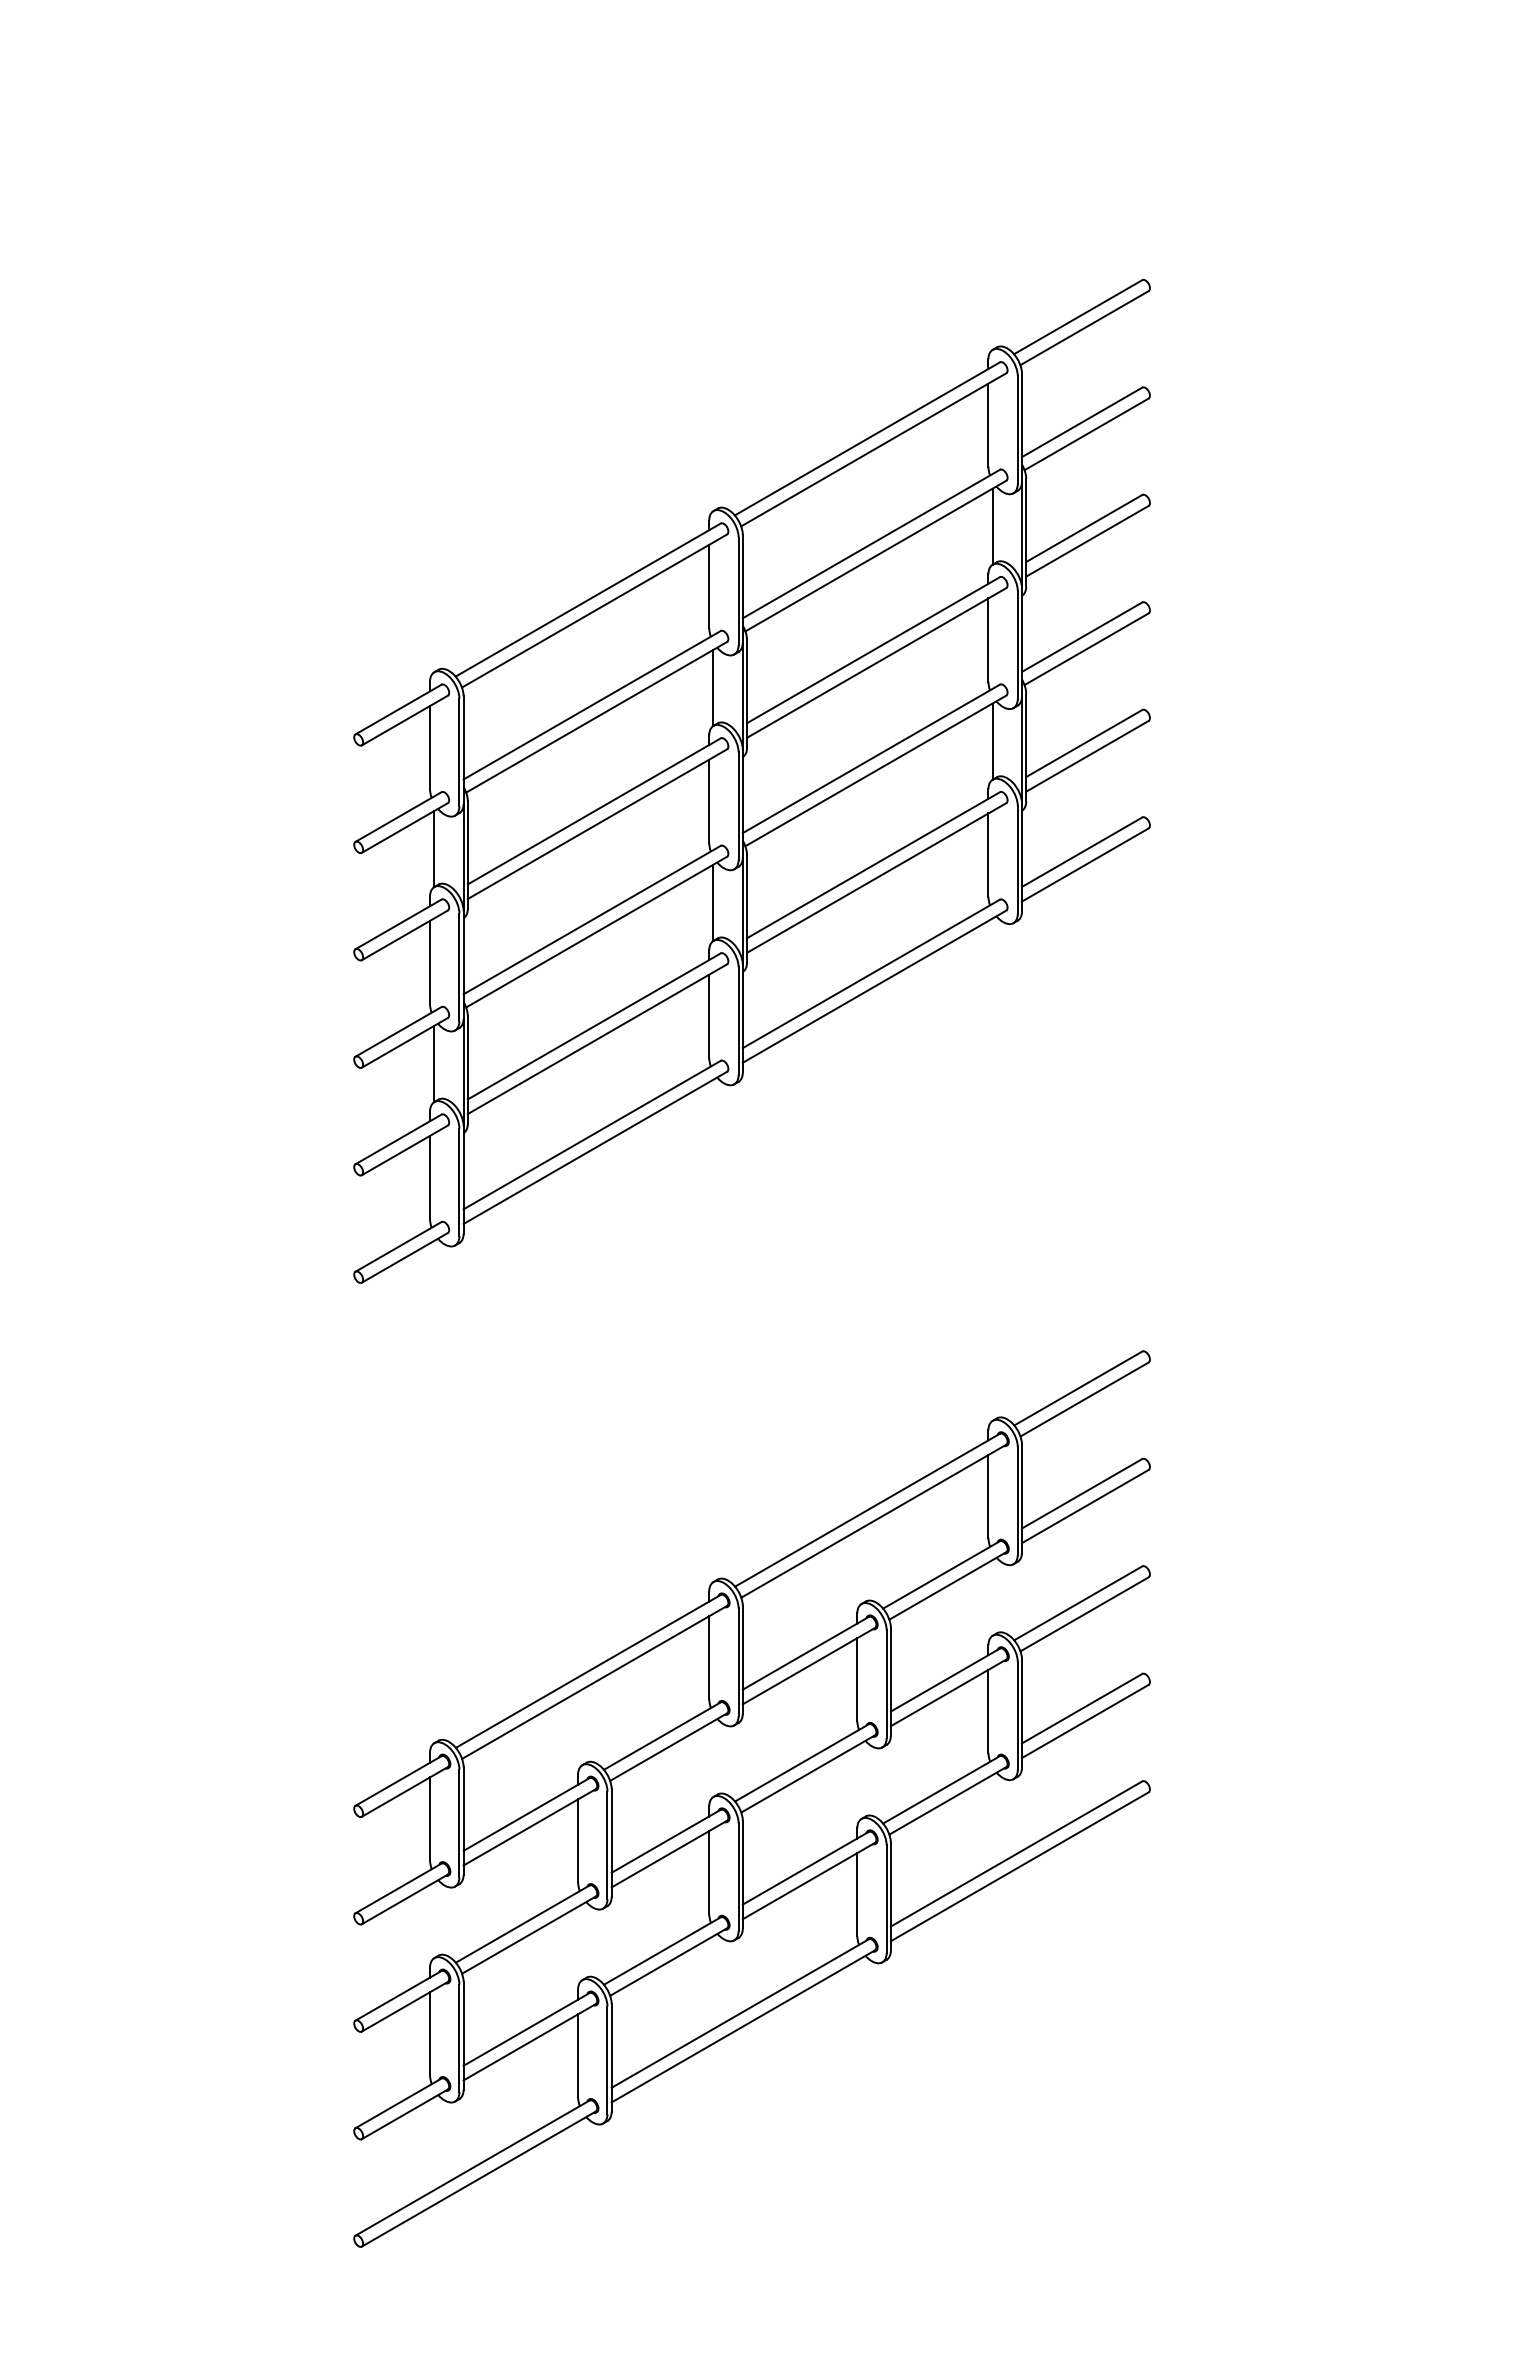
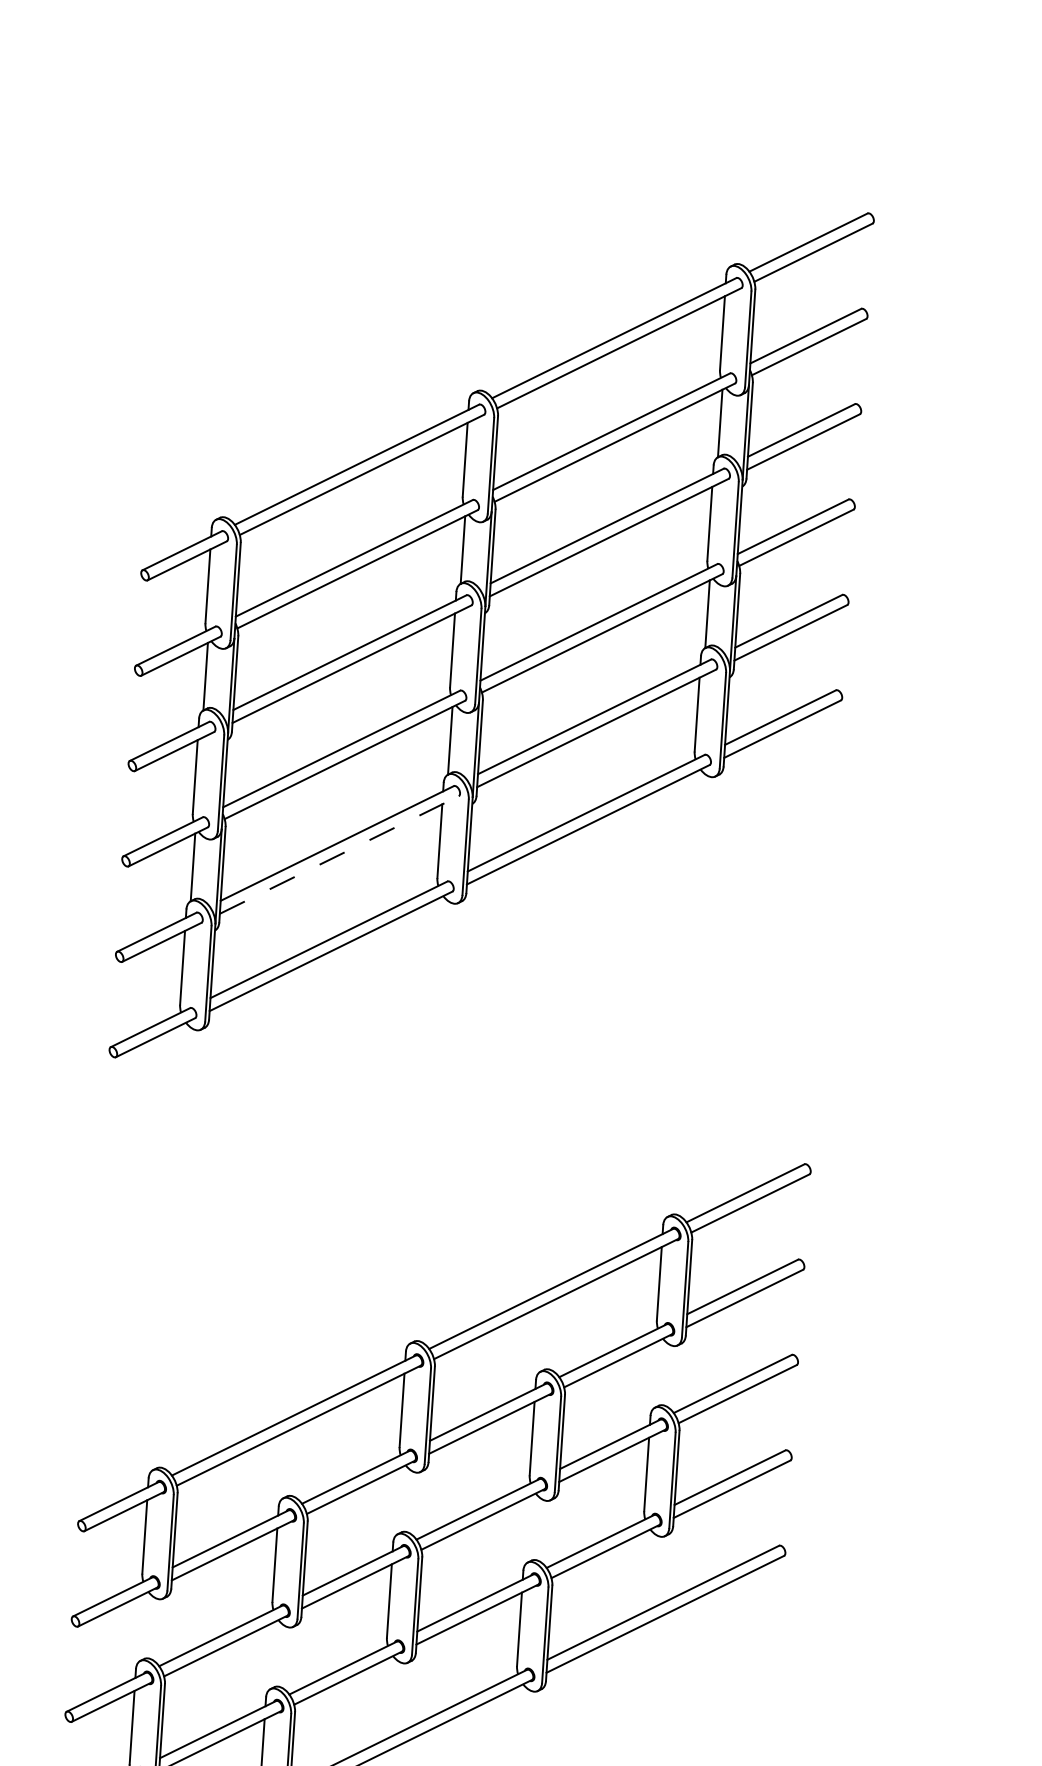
line: (597, 1039) -> (339, 855), solid -> dashed

